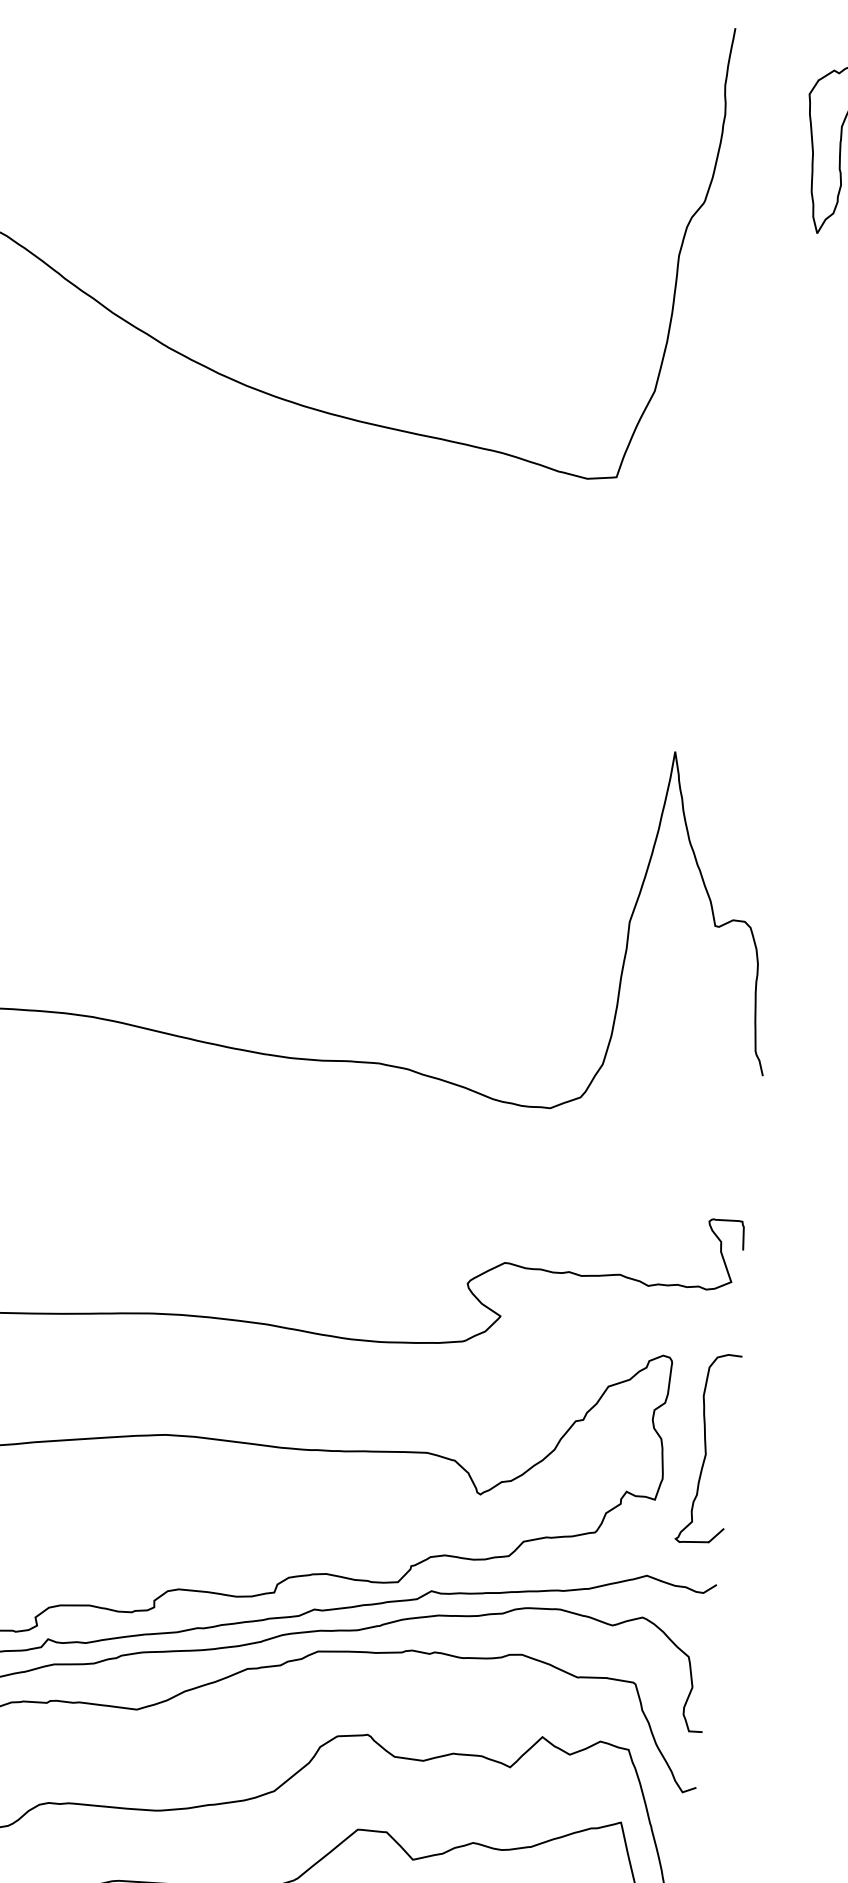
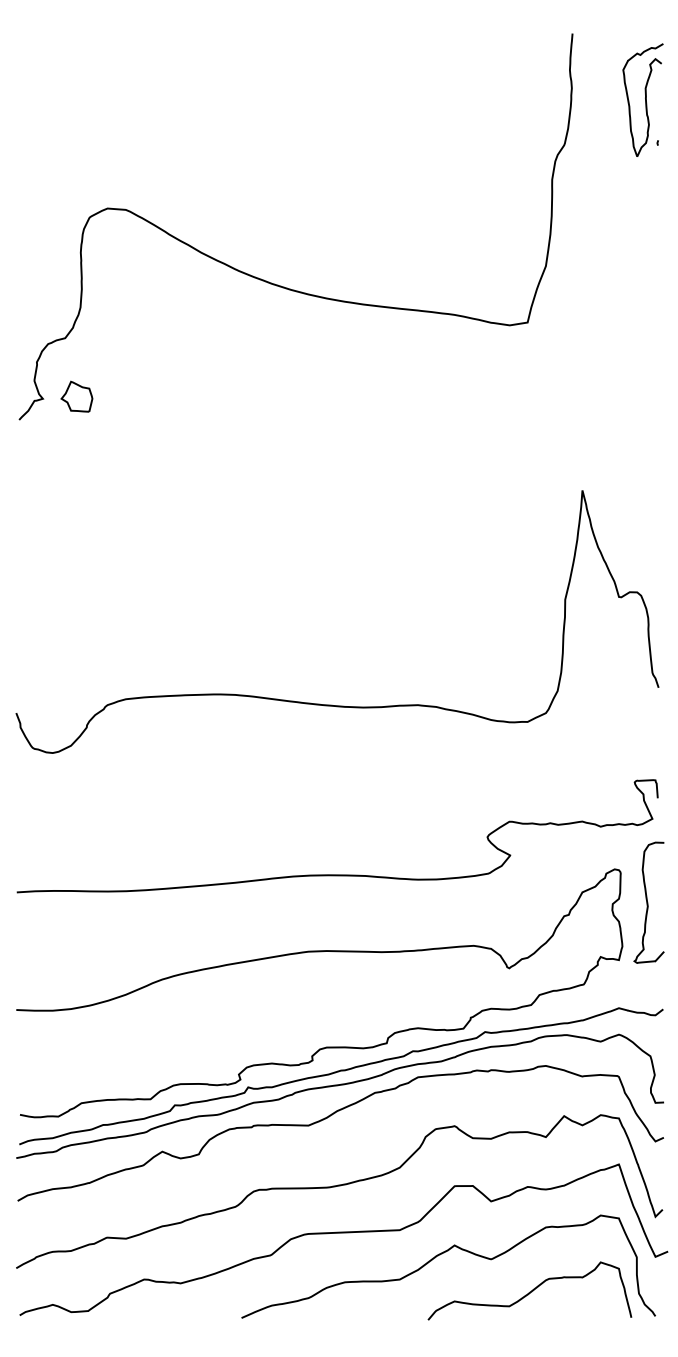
curve: (707, 1448) -> (648, 902), moved

